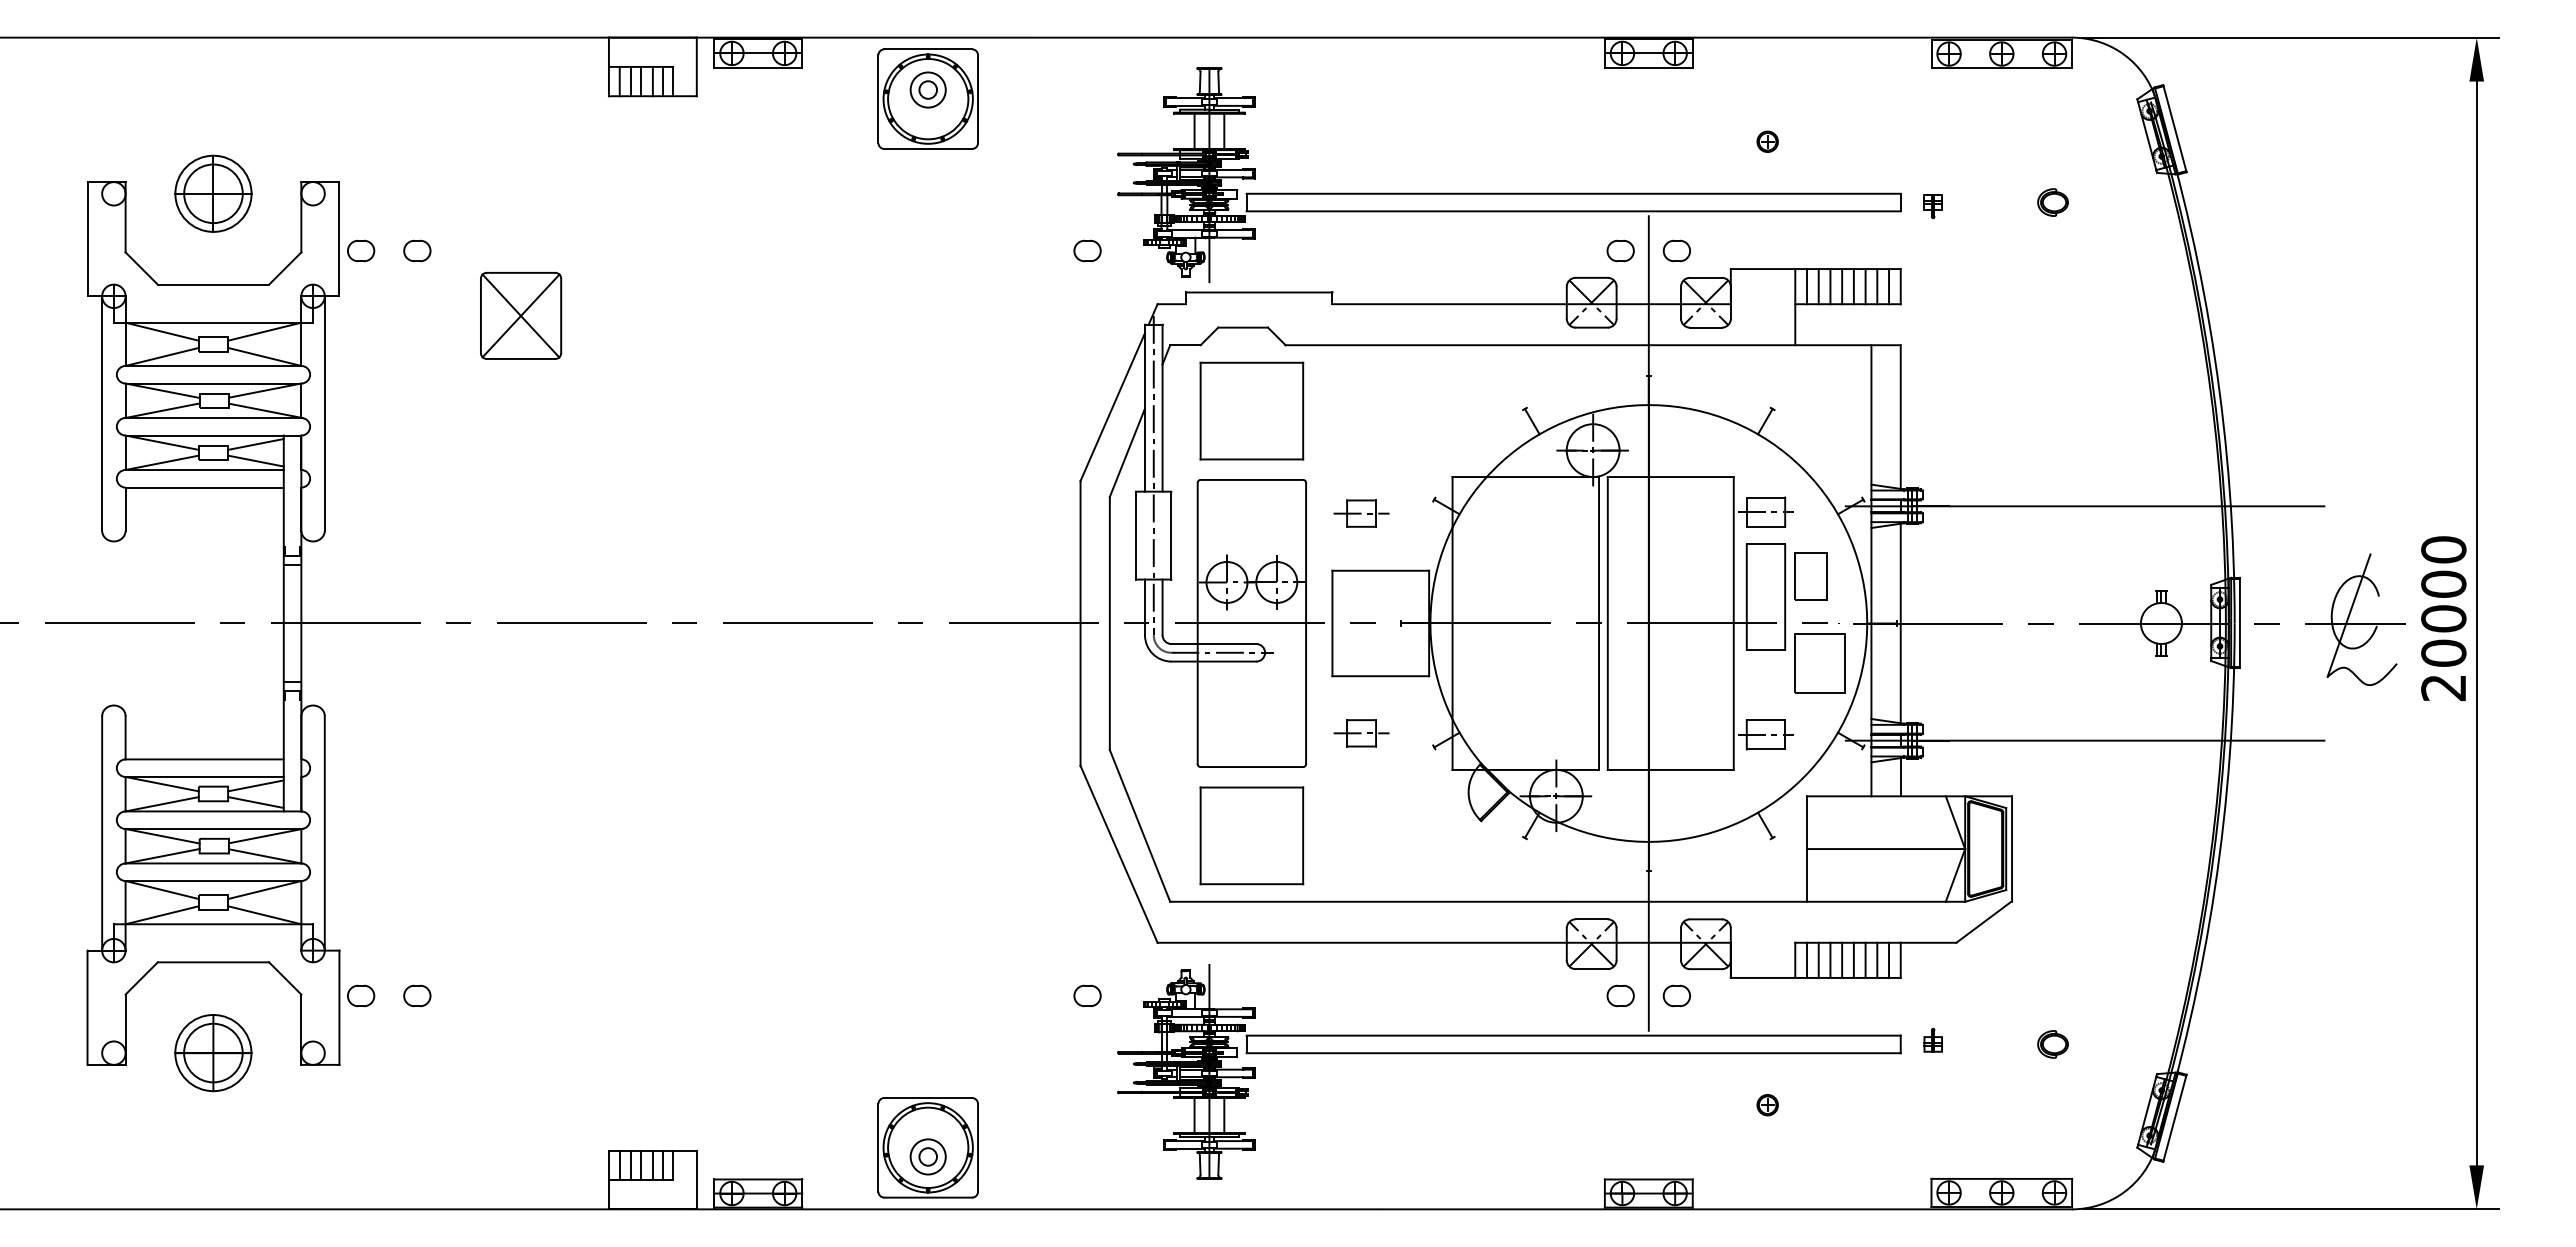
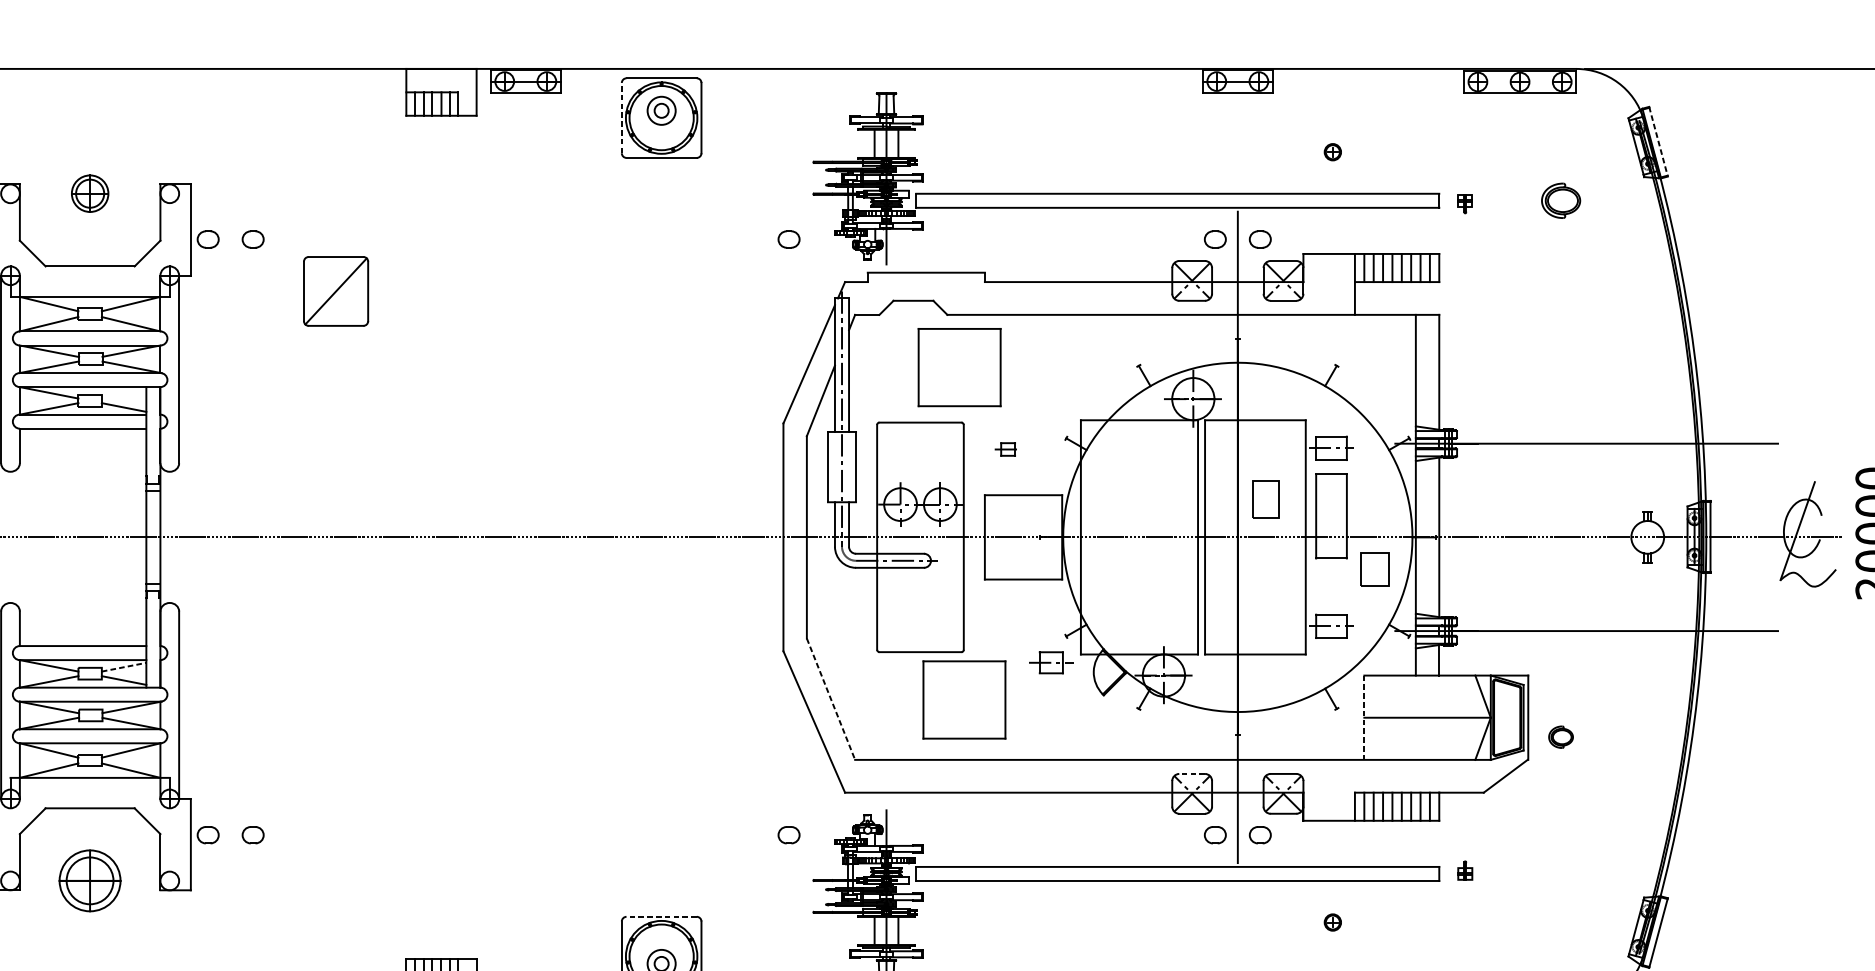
line: (878, 99) -> (621, 118), solid -> dashed
line: (2175, 129) -> (1658, 142), solid -> dashed
part: (213, 193) -> (90, 193), size x0.6
part: (2052, 202) -> (1560, 200), size x1.6
line: (520, 315) -> (335, 291), removed
part: (1251, 410) -> (959, 367), moved
line: (255, 444) -> (123, 394), removed
part: (1361, 513) -> (1008, 449), size x0.6
part: (1810, 576) -> (1265, 499), moved
part: (1819, 663) -> (1374, 569), size x0.7
part: (1361, 733) -> (1051, 662), moved
line: (256, 785) -> (124, 666), solid -> dashed
line: (1140, 825) -> (831, 698), solid -> dashed
part: (1251, 835) -> (964, 699), moved
line: (1807, 849) -> (1364, 718), solid -> dashed
line: (1591, 919) -> (1192, 774), solid -> dashed
part: (2052, 1044) -> (1560, 737), moved
line: (928, 1098) -> (661, 917), solid -> dashed

